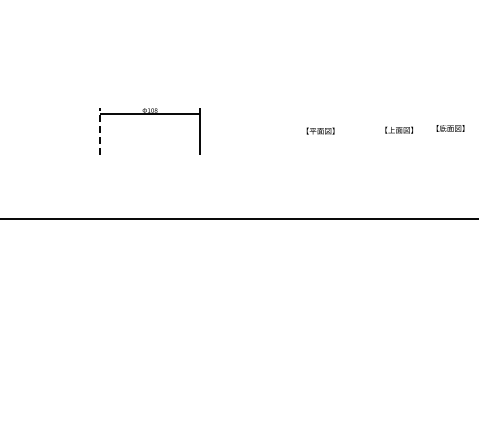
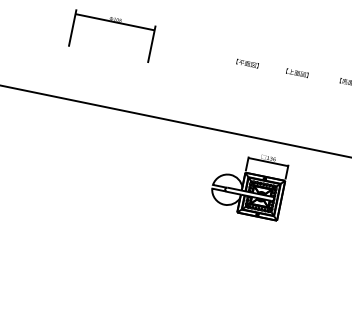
text: (398, 129) -> (296, 72), moved
line: (100, 131) -> (72, 28), dashed -> solid
part: (351, 275) -> (248, 183), added

